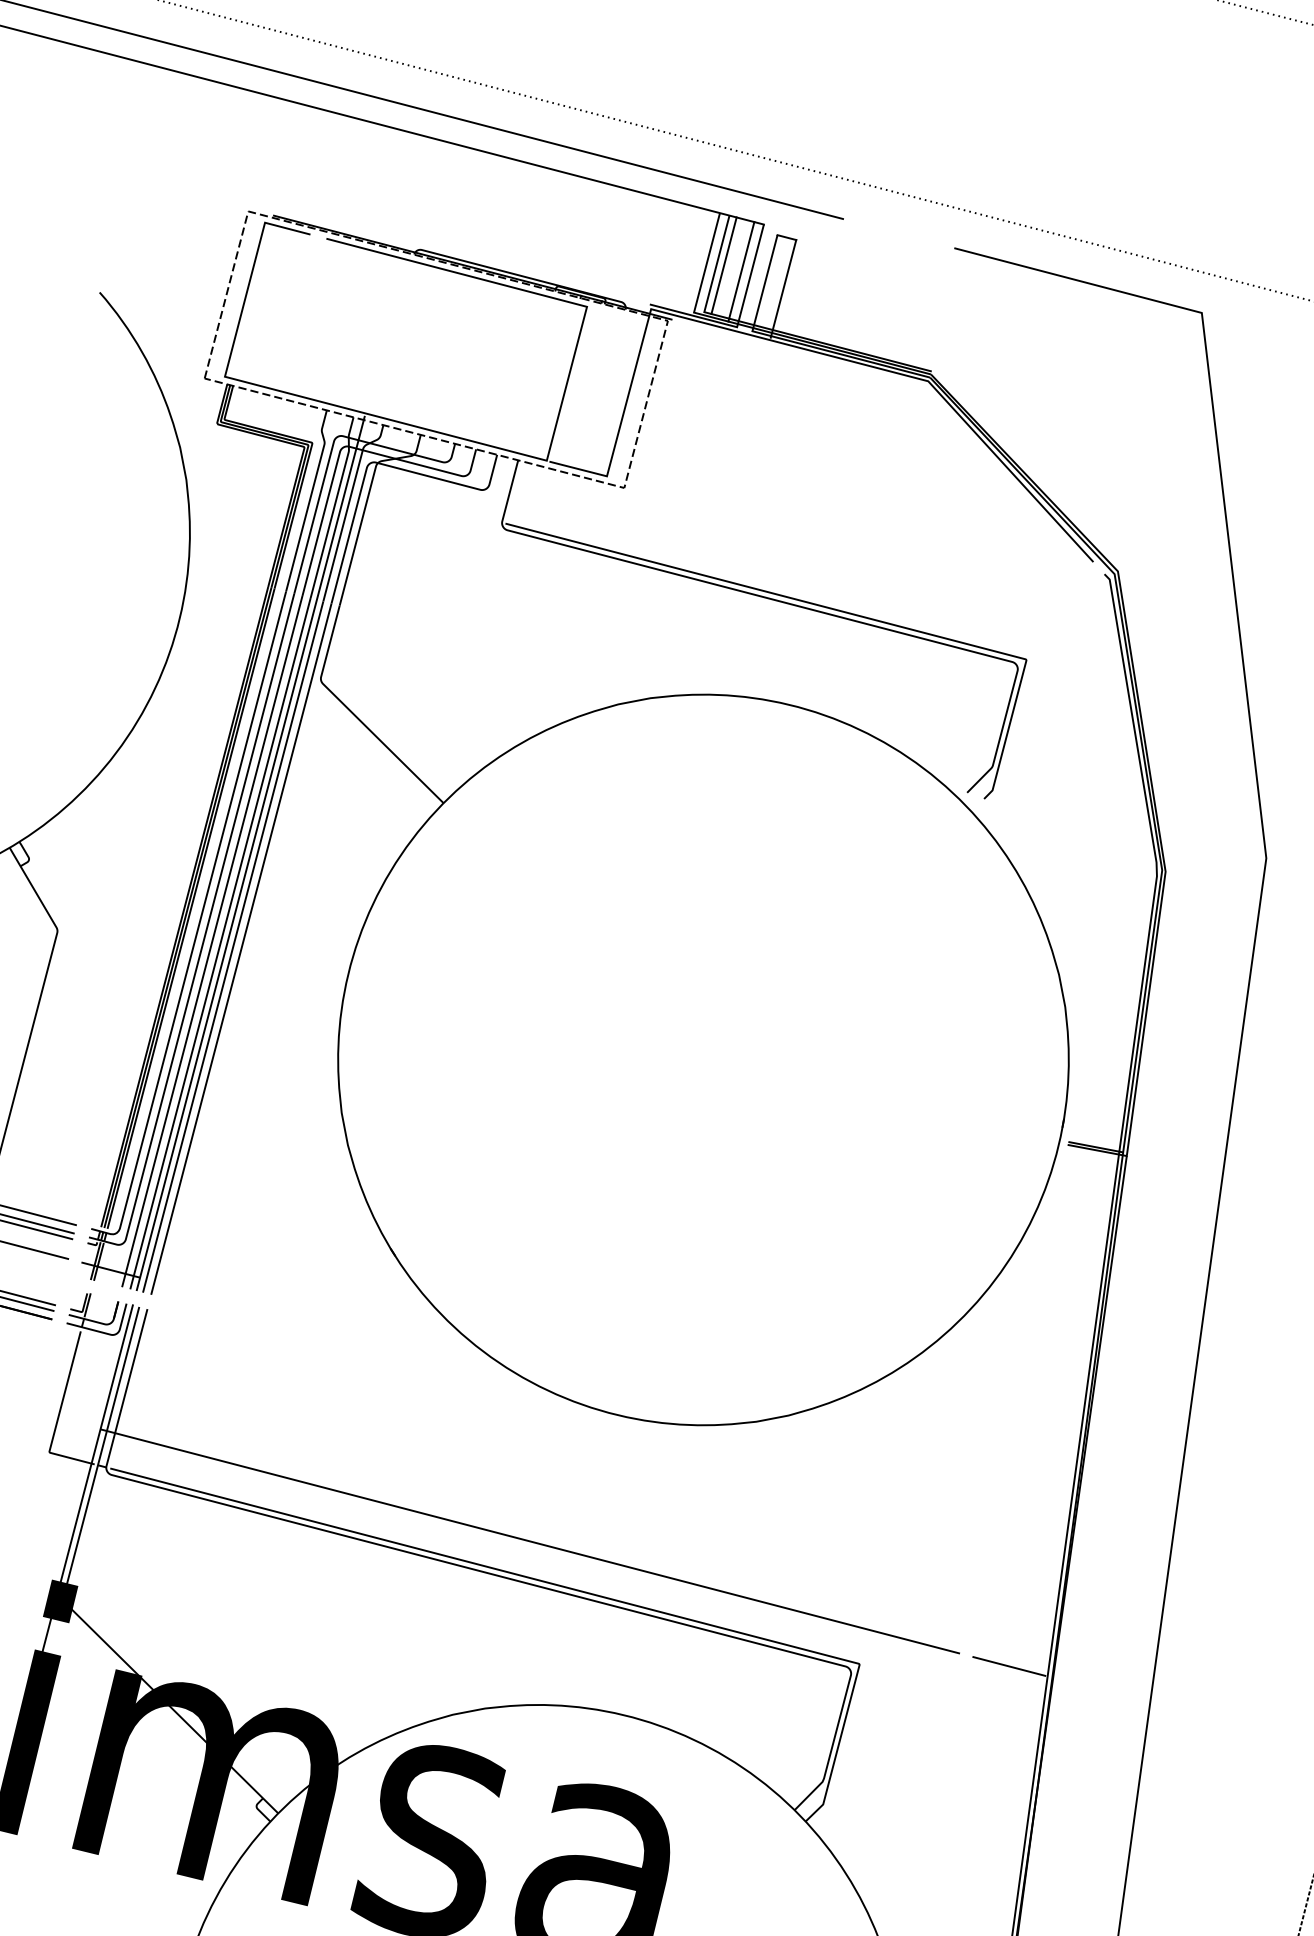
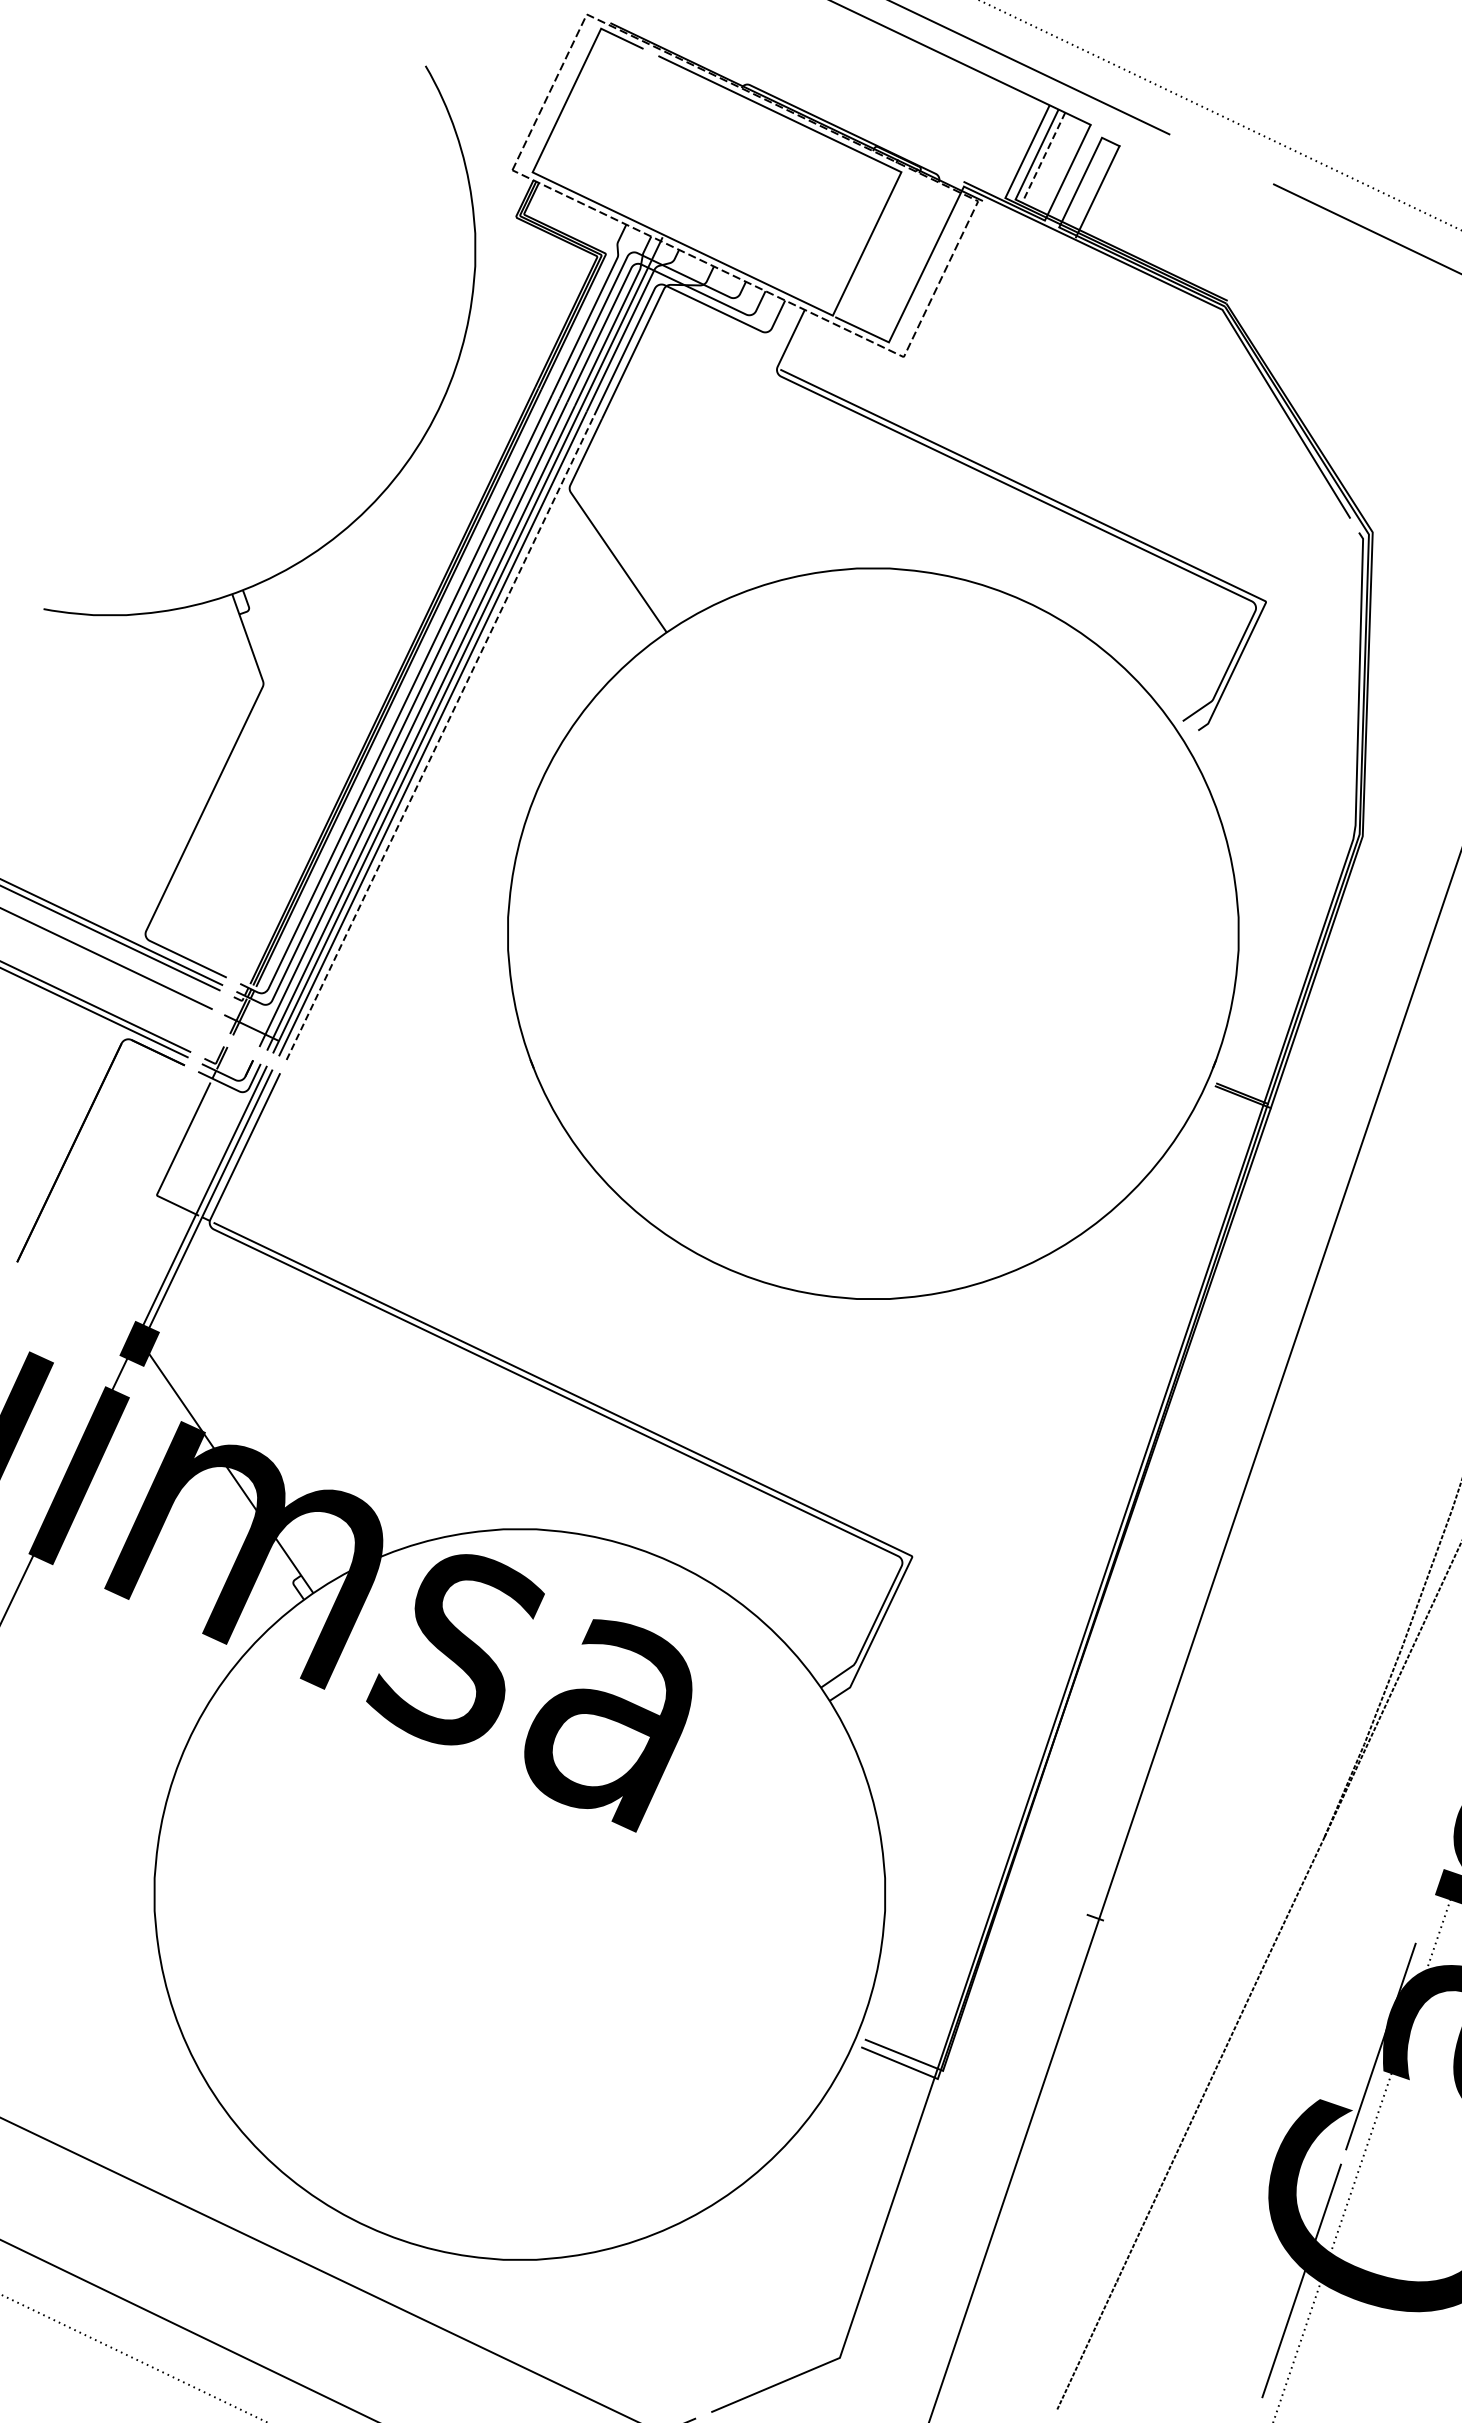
line: (723, 265) -> (1043, 157), solid -> dashed
line: (741, 271) -> (1059, 166), removed
line: (241, 949) -> (440, 737), solid -> dashed
line: (530, 1541) -> (612, 1373), removed
line: (1008, 1666) -> (1058, 1587), removed

